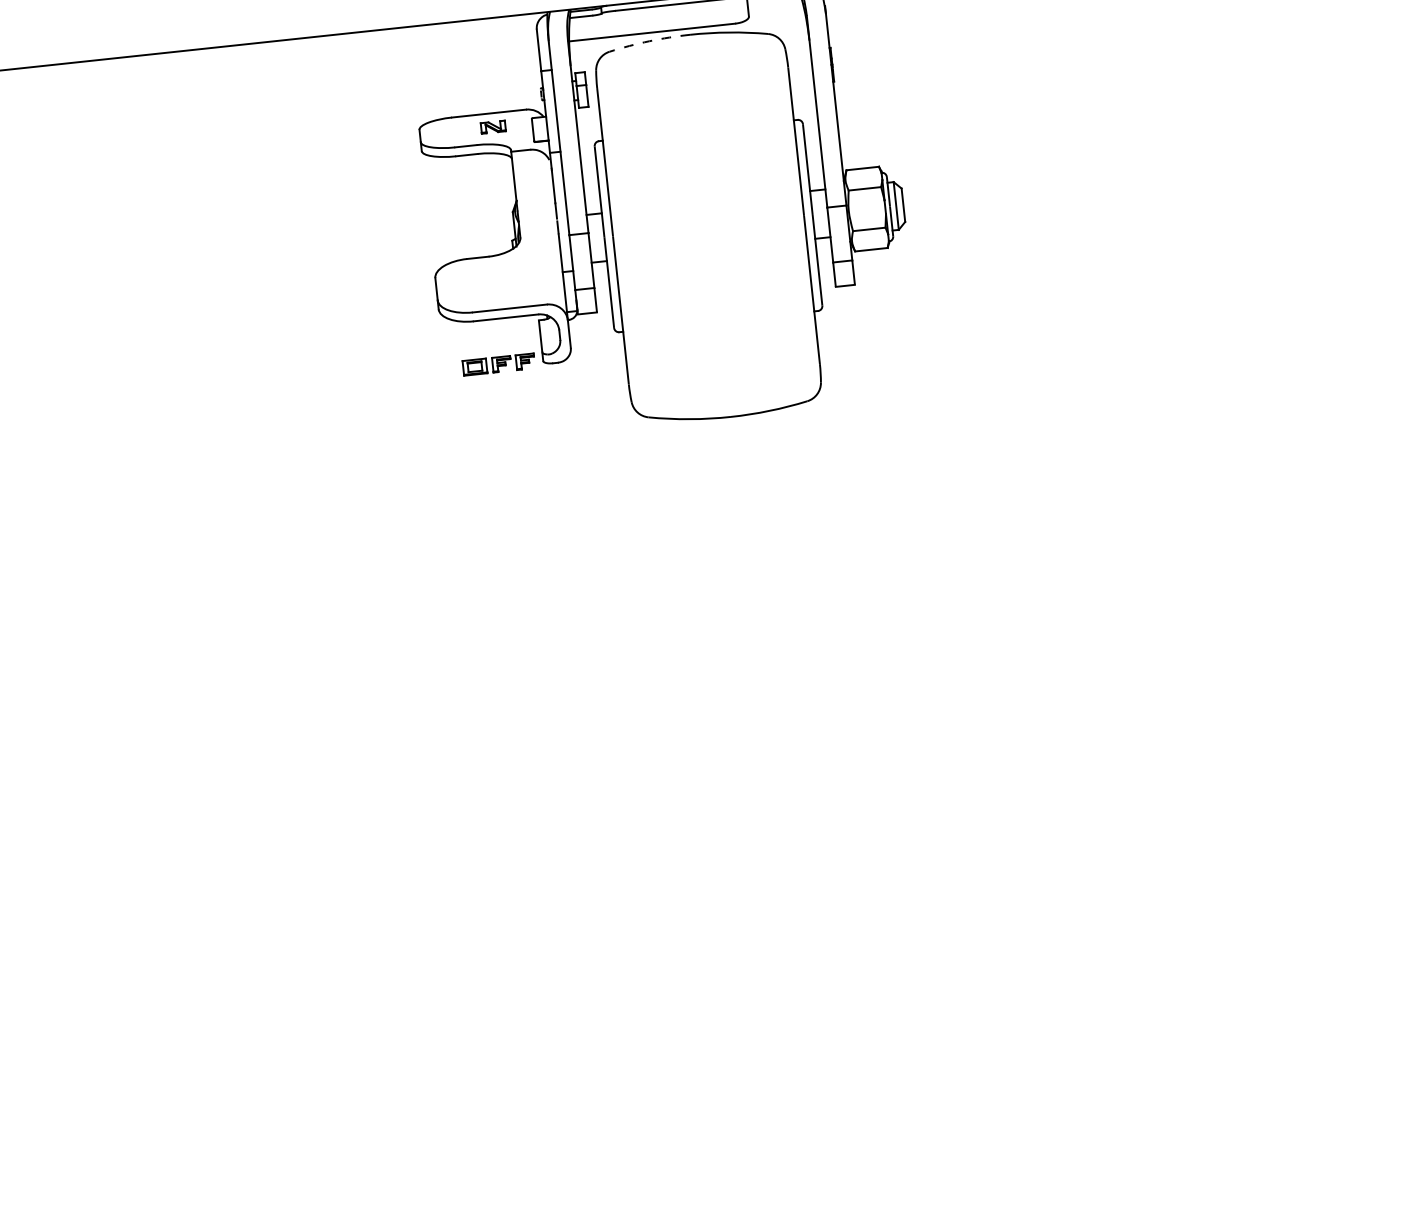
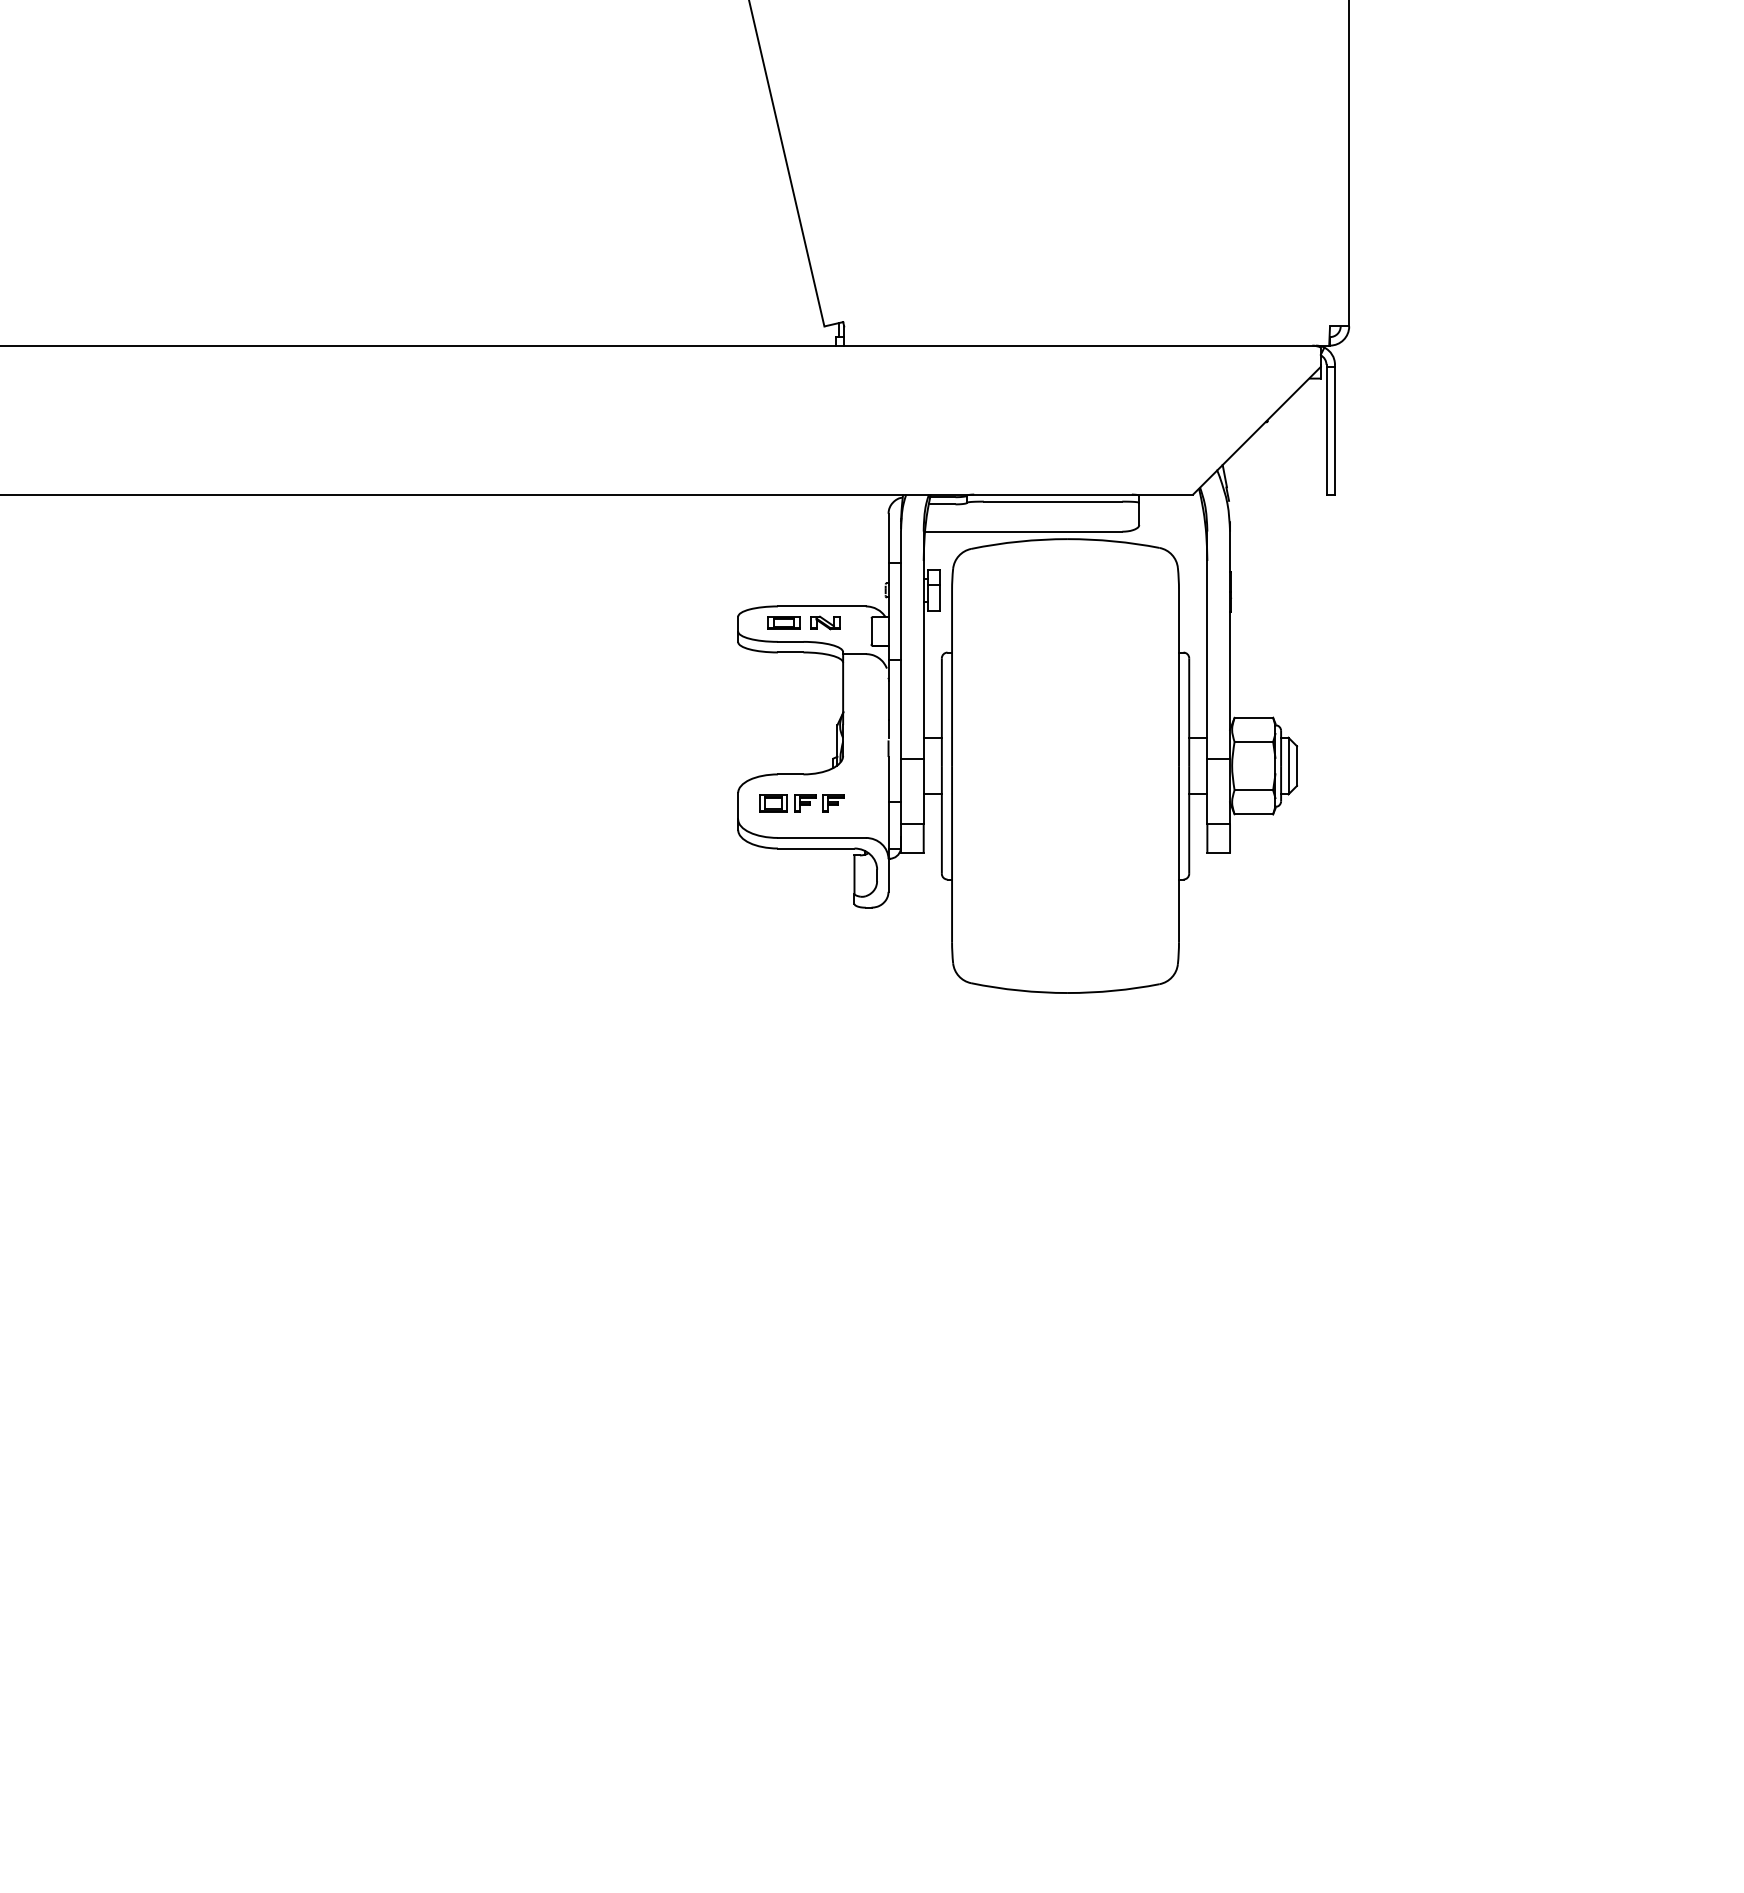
arc: (649, 41) -> (1019, 541), dashed -> solid
part: (458, 130) -> (783, 622), added
part: (498, 364) -> (801, 803), moved

